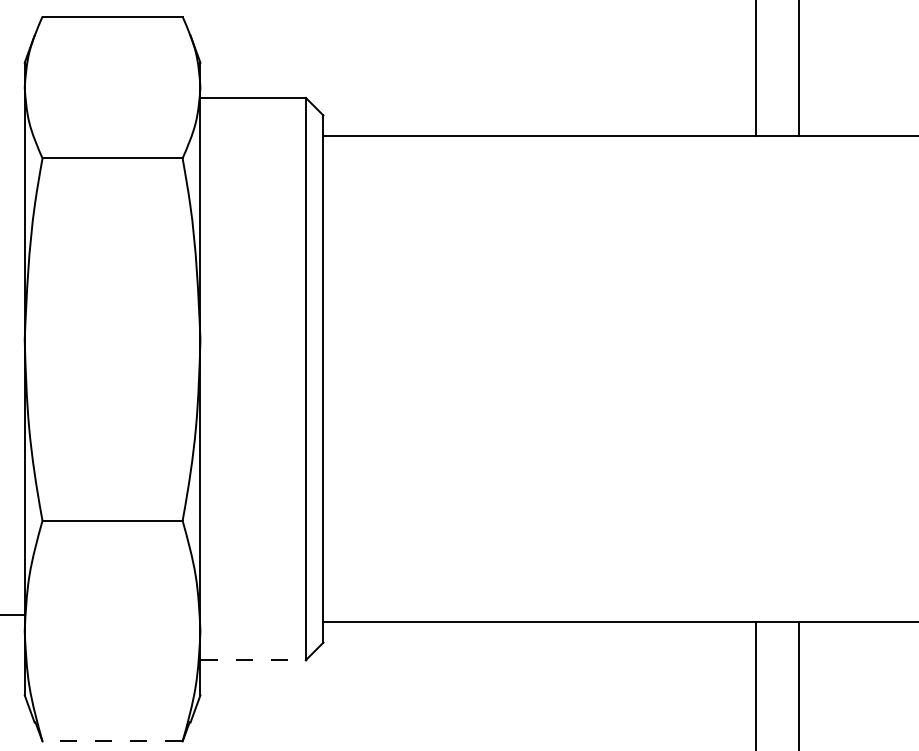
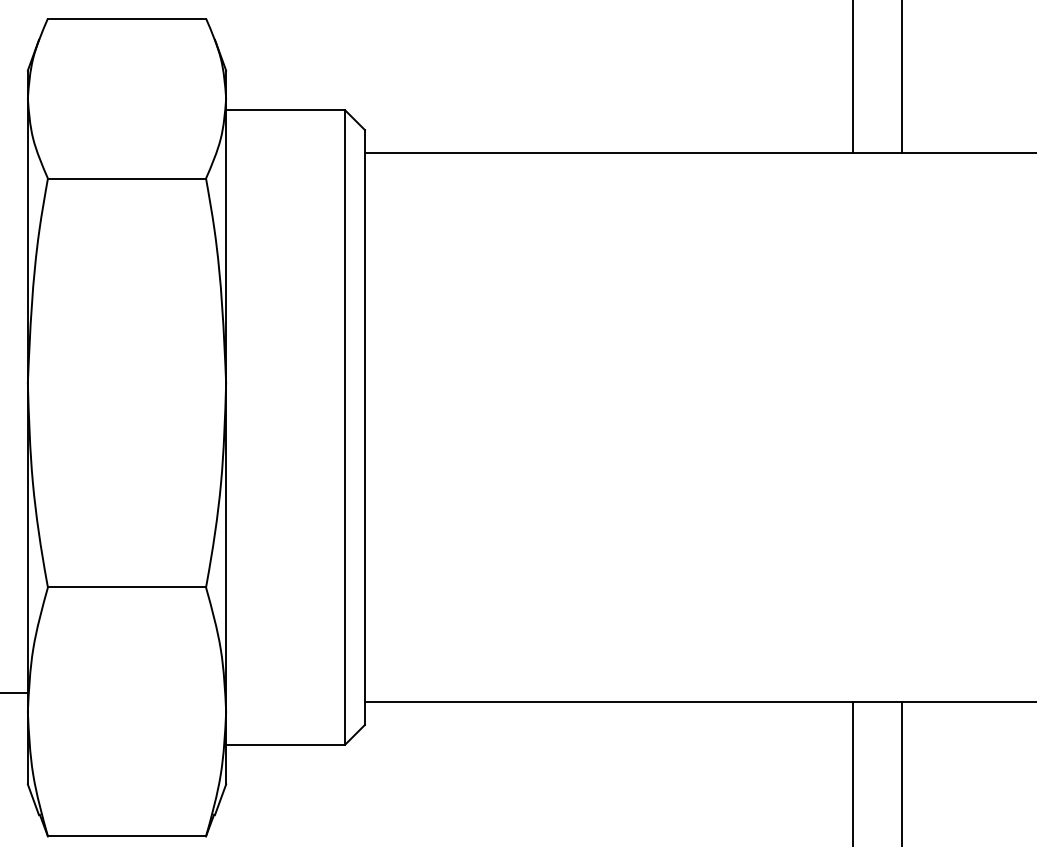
line: (253, 660) -> (286, 745), dashed -> solid
line: (112, 741) -> (126, 836), dashed -> solid

